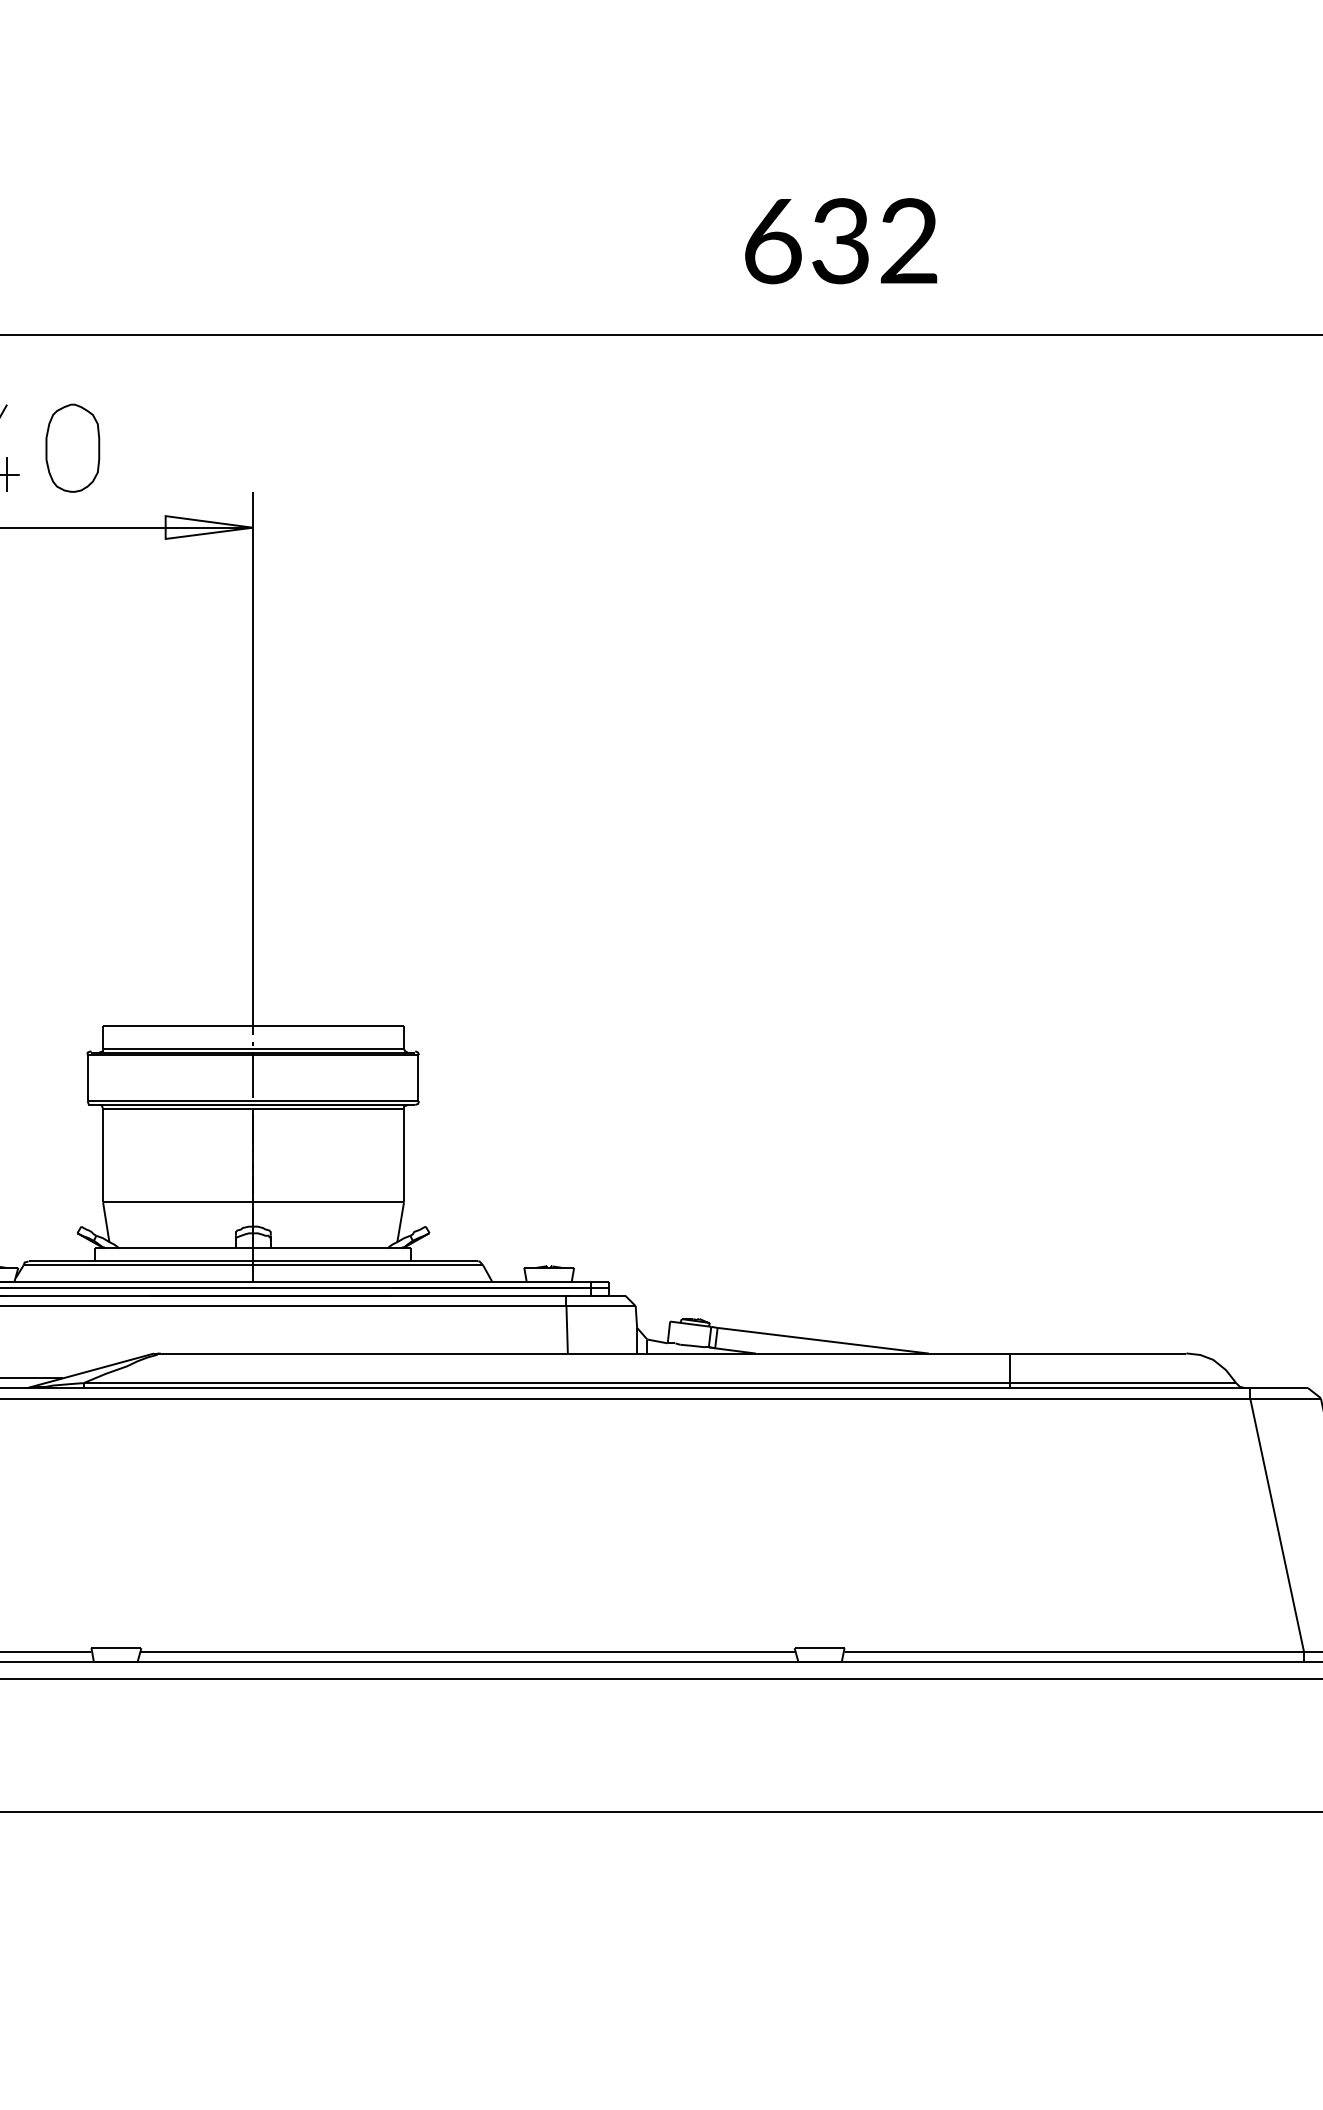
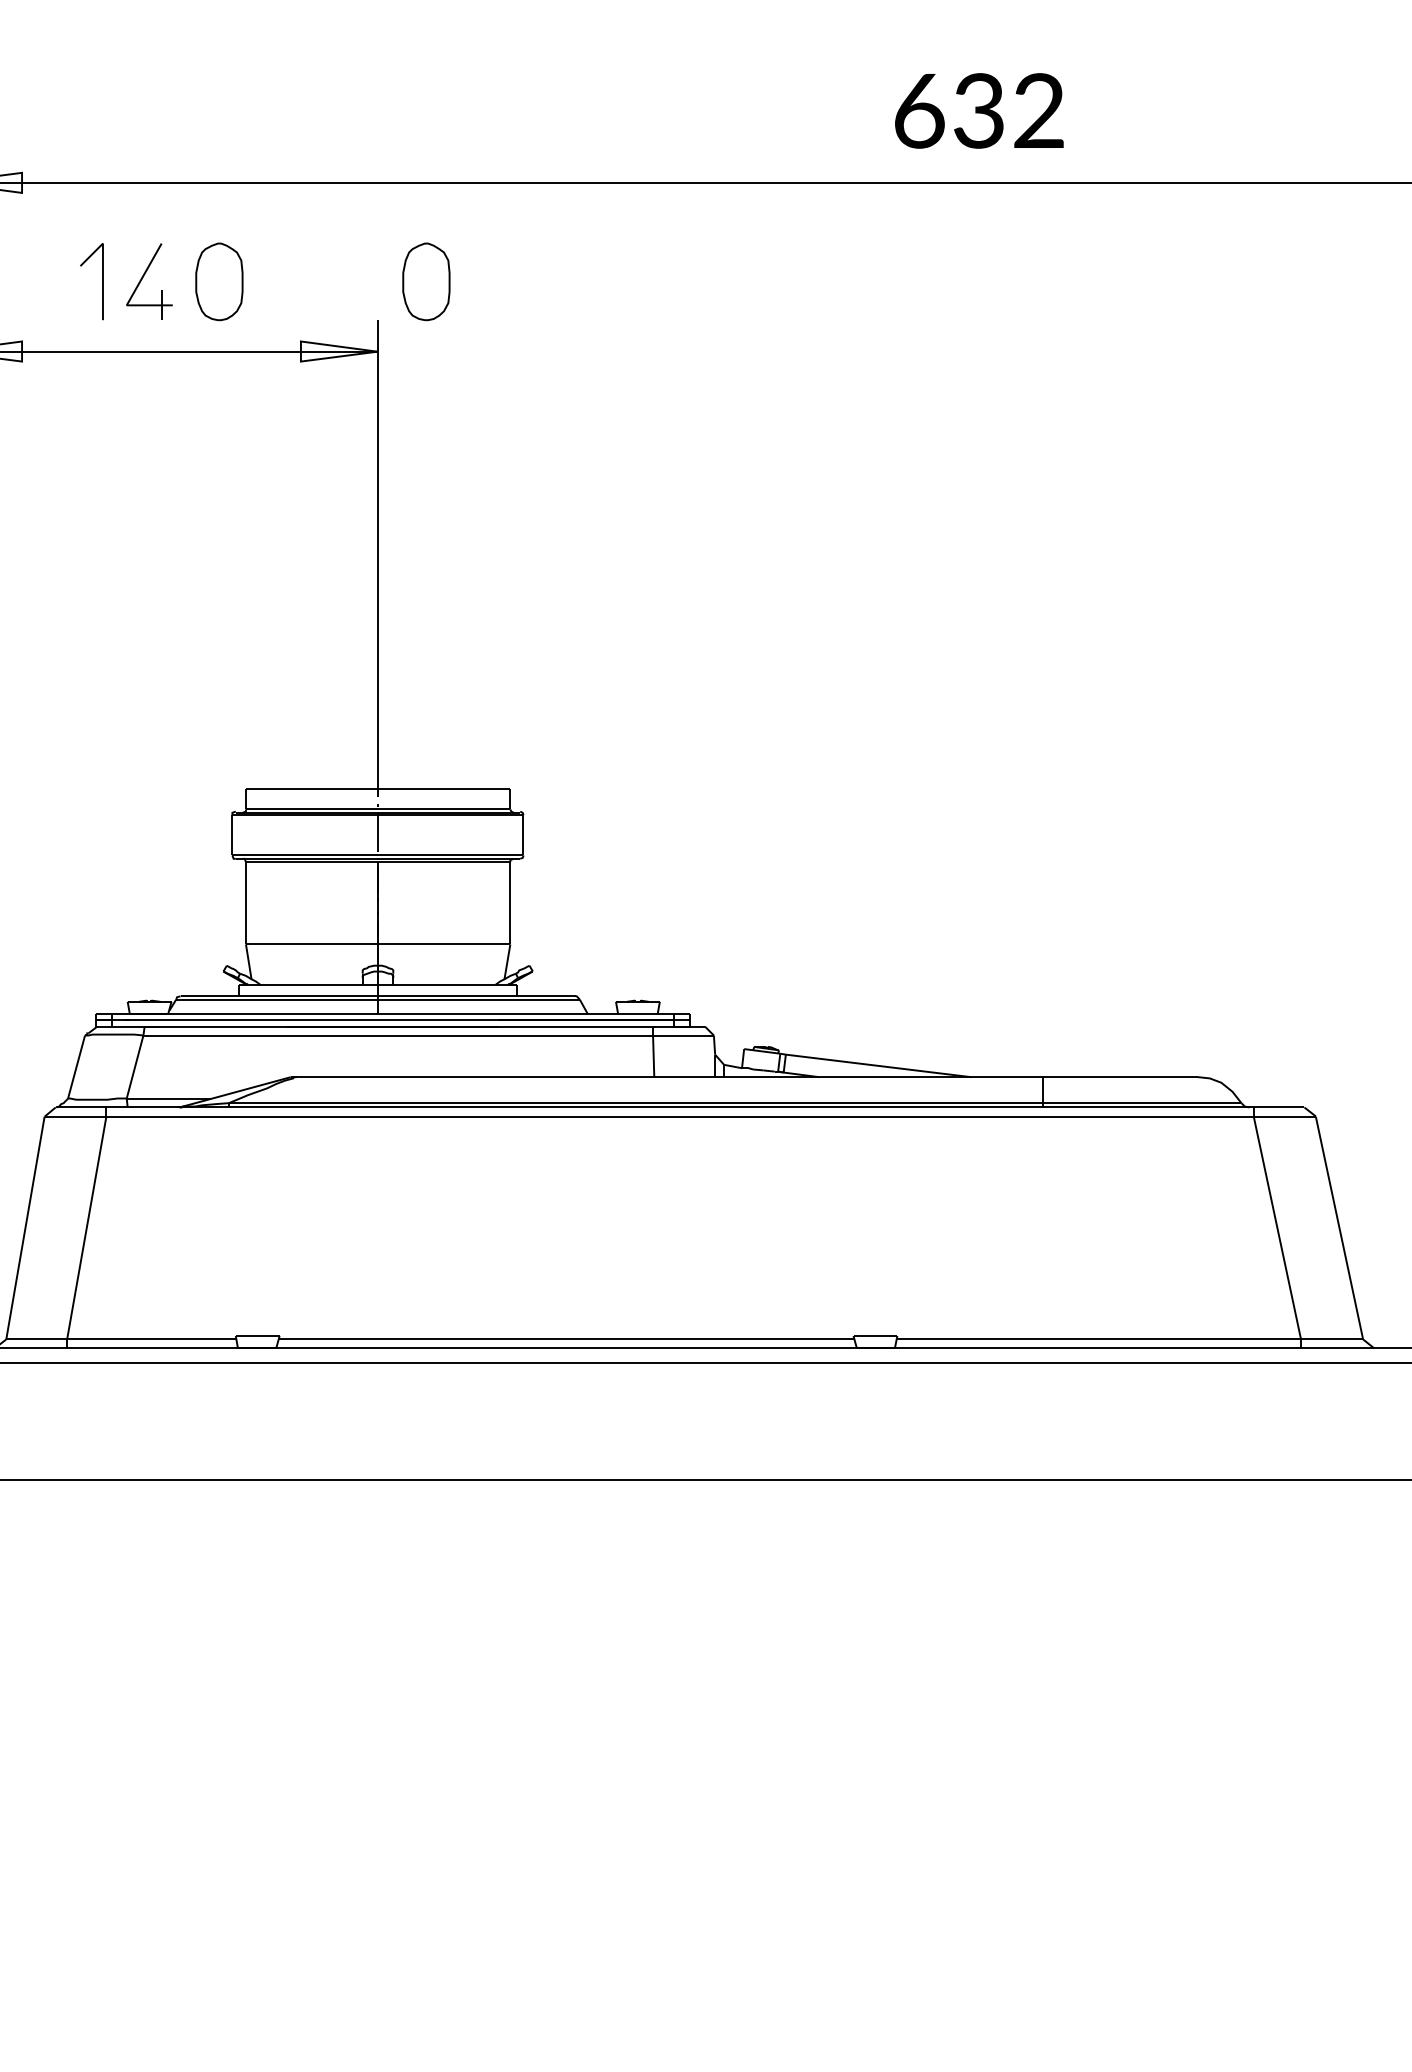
text: (841, 240) -> (979, 110), moved
part: (308, 447) -> (426, 281), added

